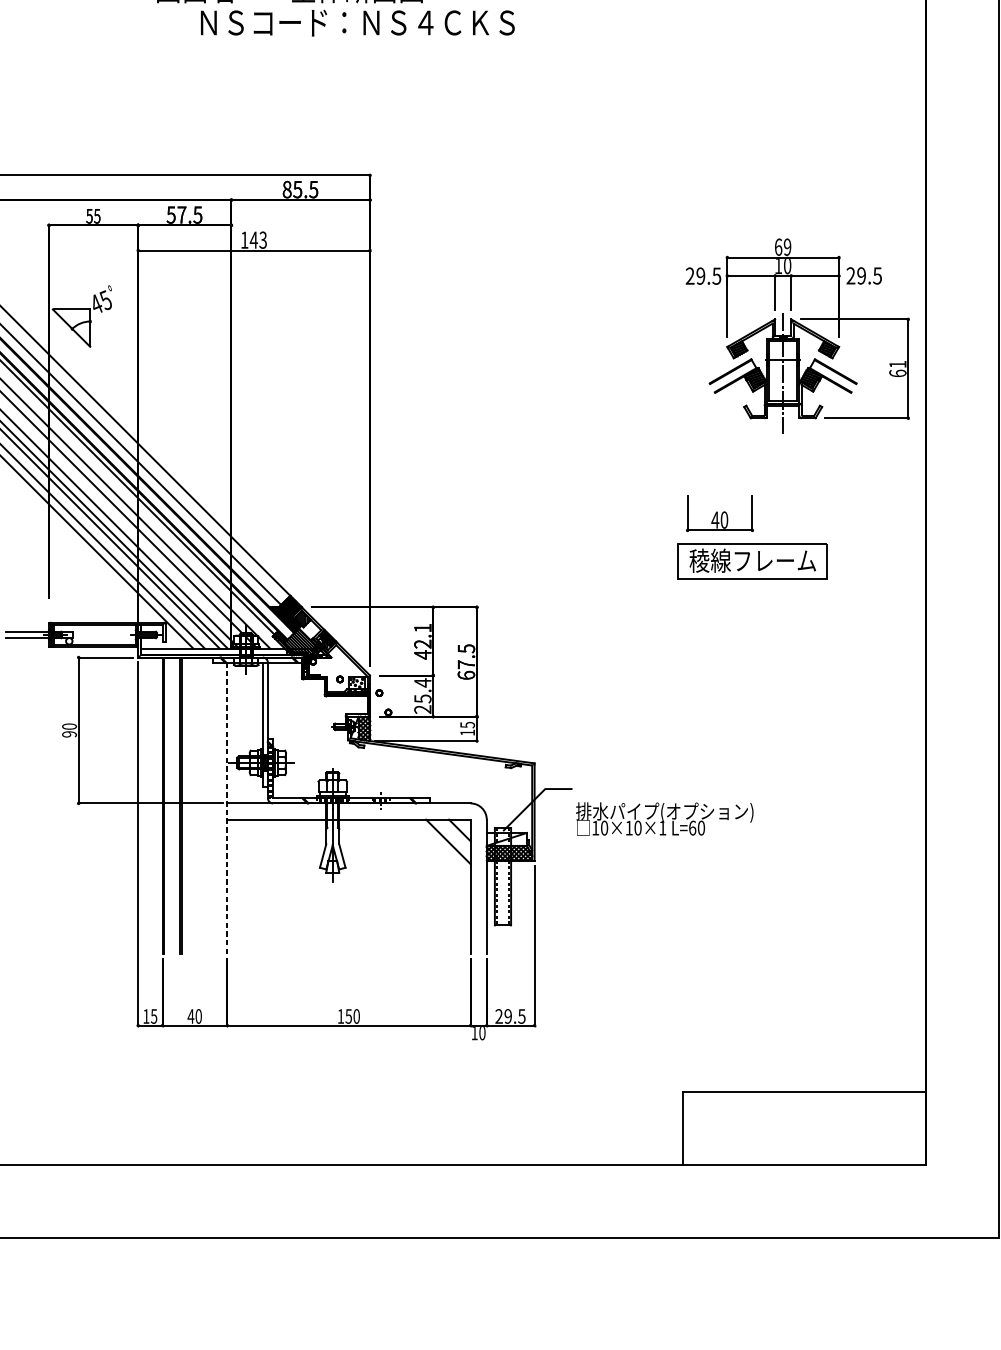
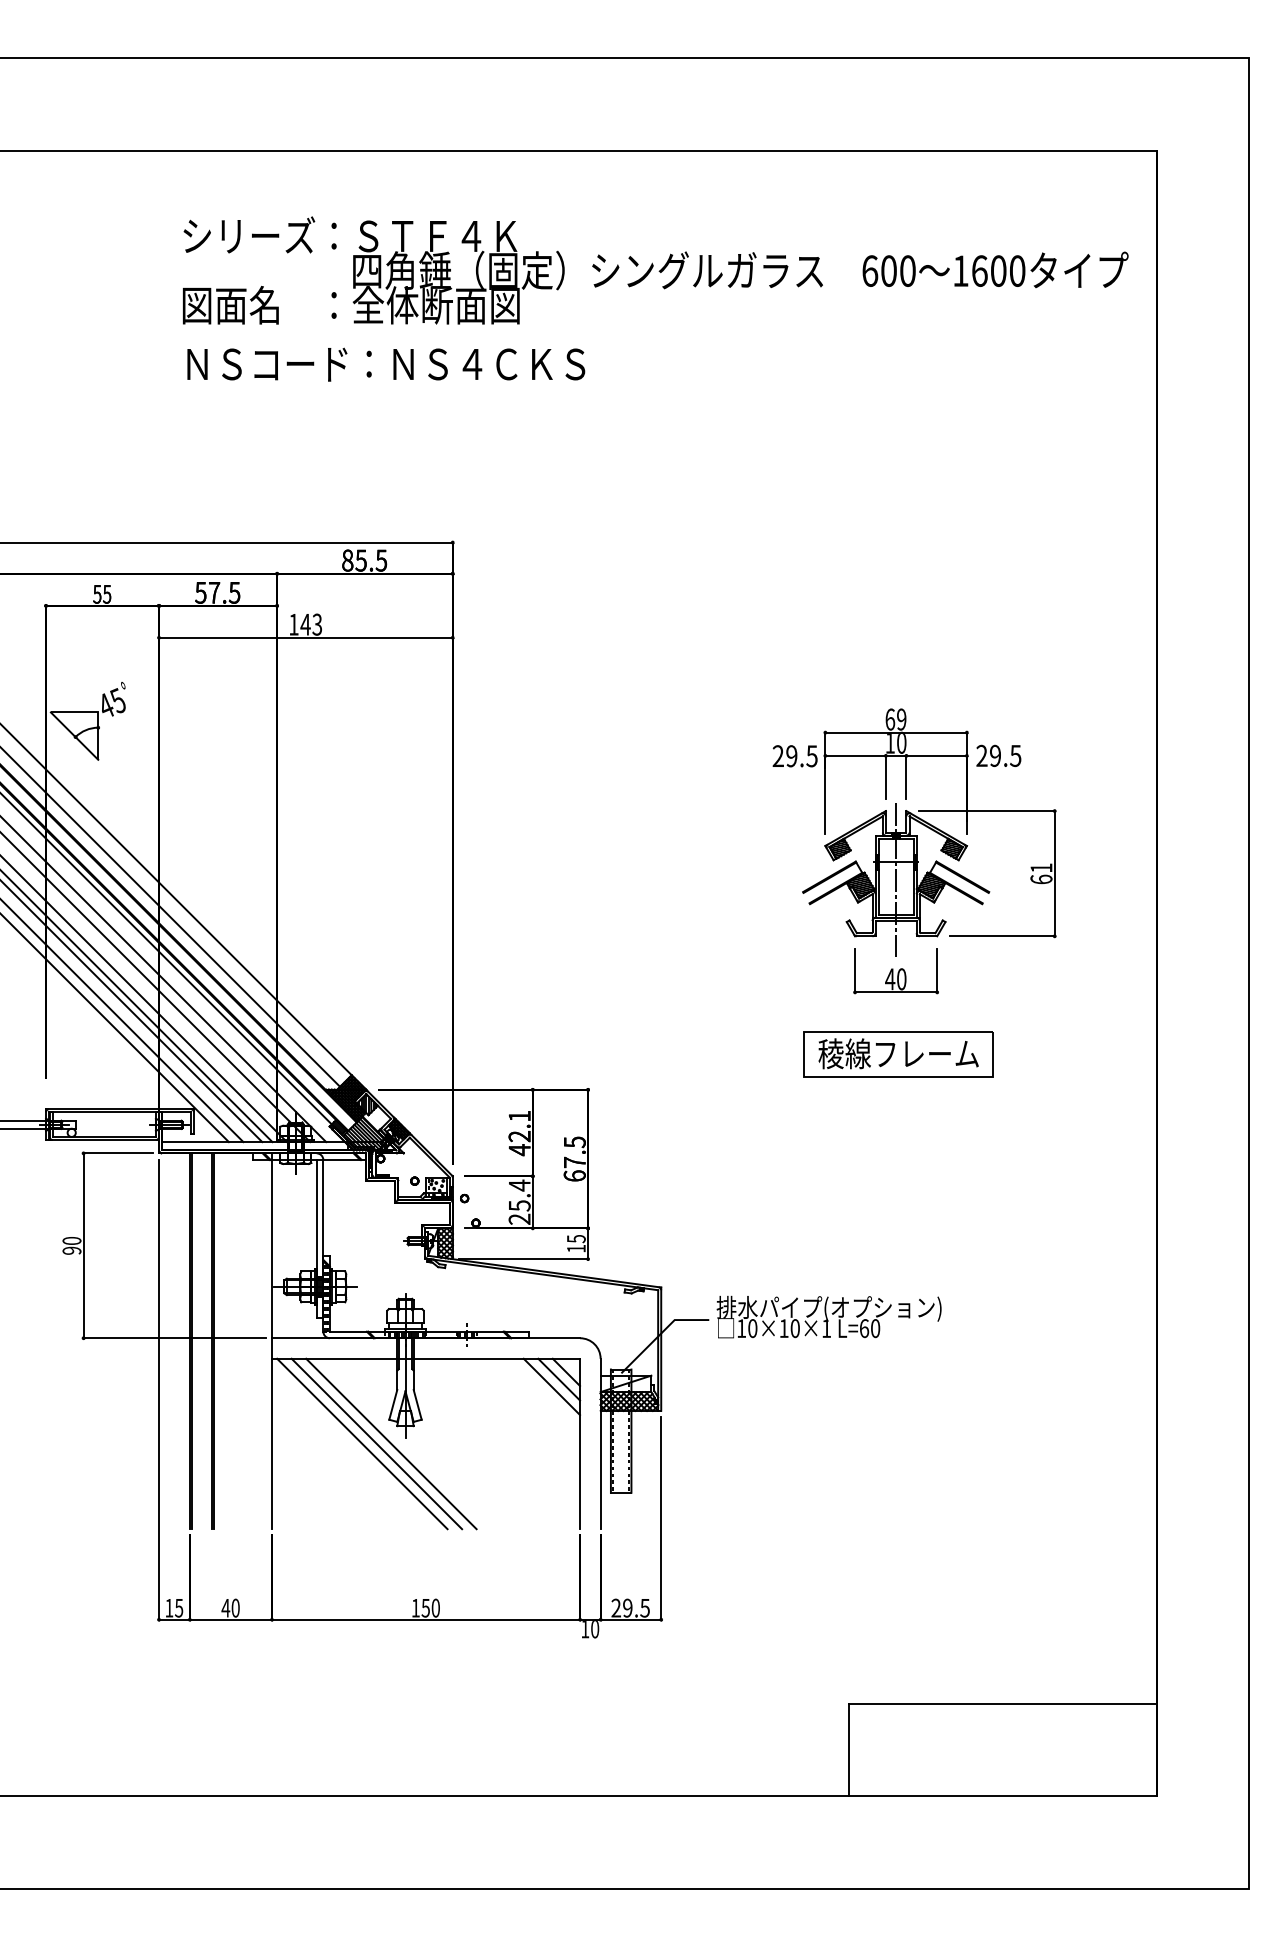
text: (358, 23) -> (386, 364), moved
part: (797, 336) -> (914, 832), moved
part: (752, 561) -> (898, 1054), moved
line: (226, 805) -> (271, 1341), dashed -> solid
text: (664, 818) -> (828, 1316), moved
line: (454, 835) -> (559, 1379), added
line: (298, 886) -> (362, 1443), added
line: (309, 886) -> (376, 1443), added
line: (321, 886) -> (391, 1443), added

